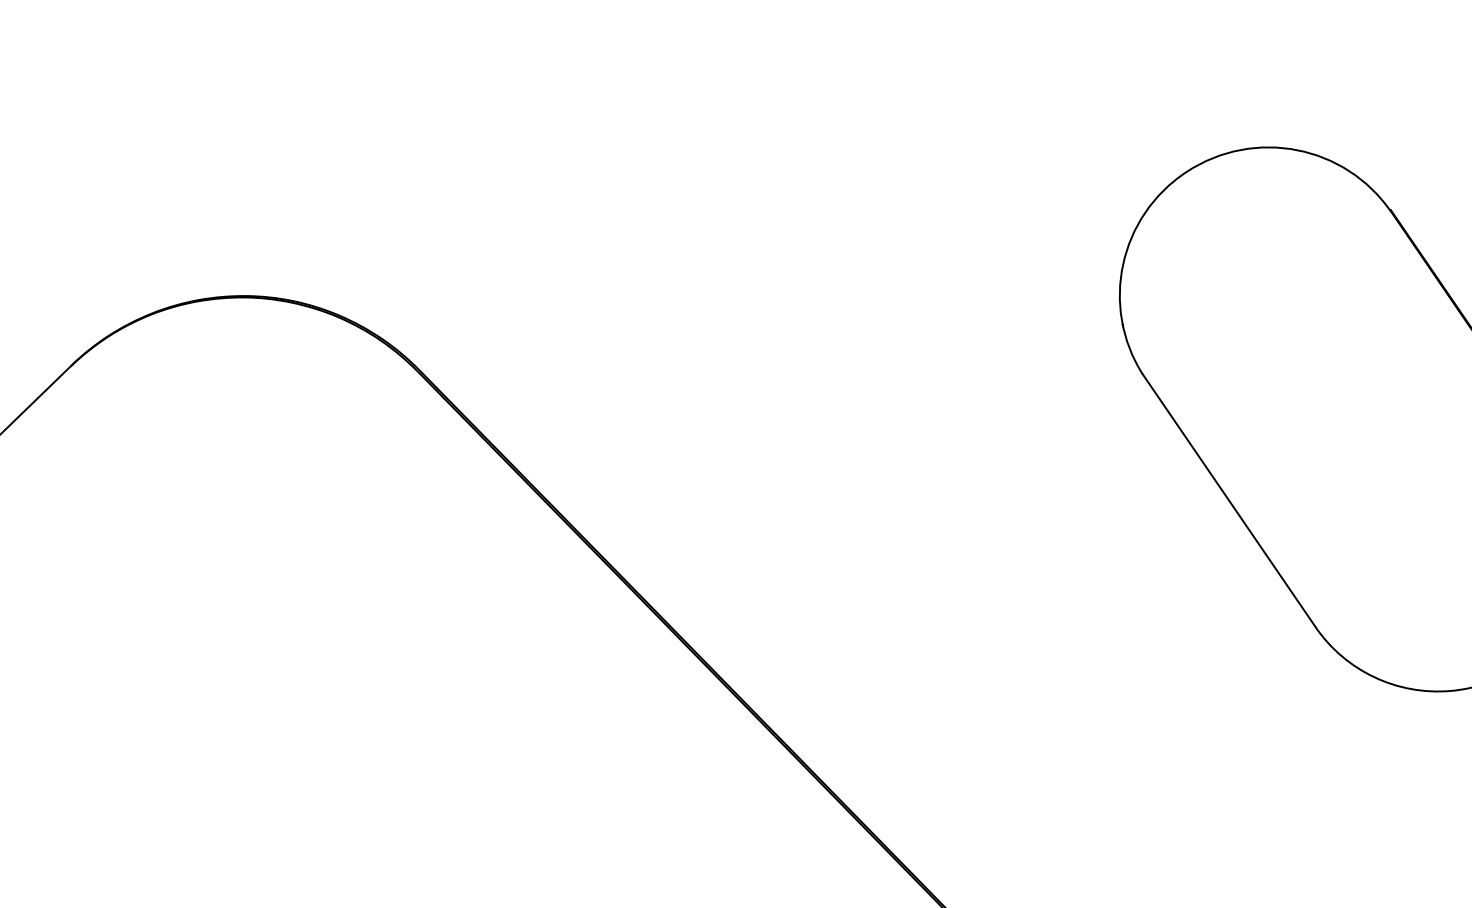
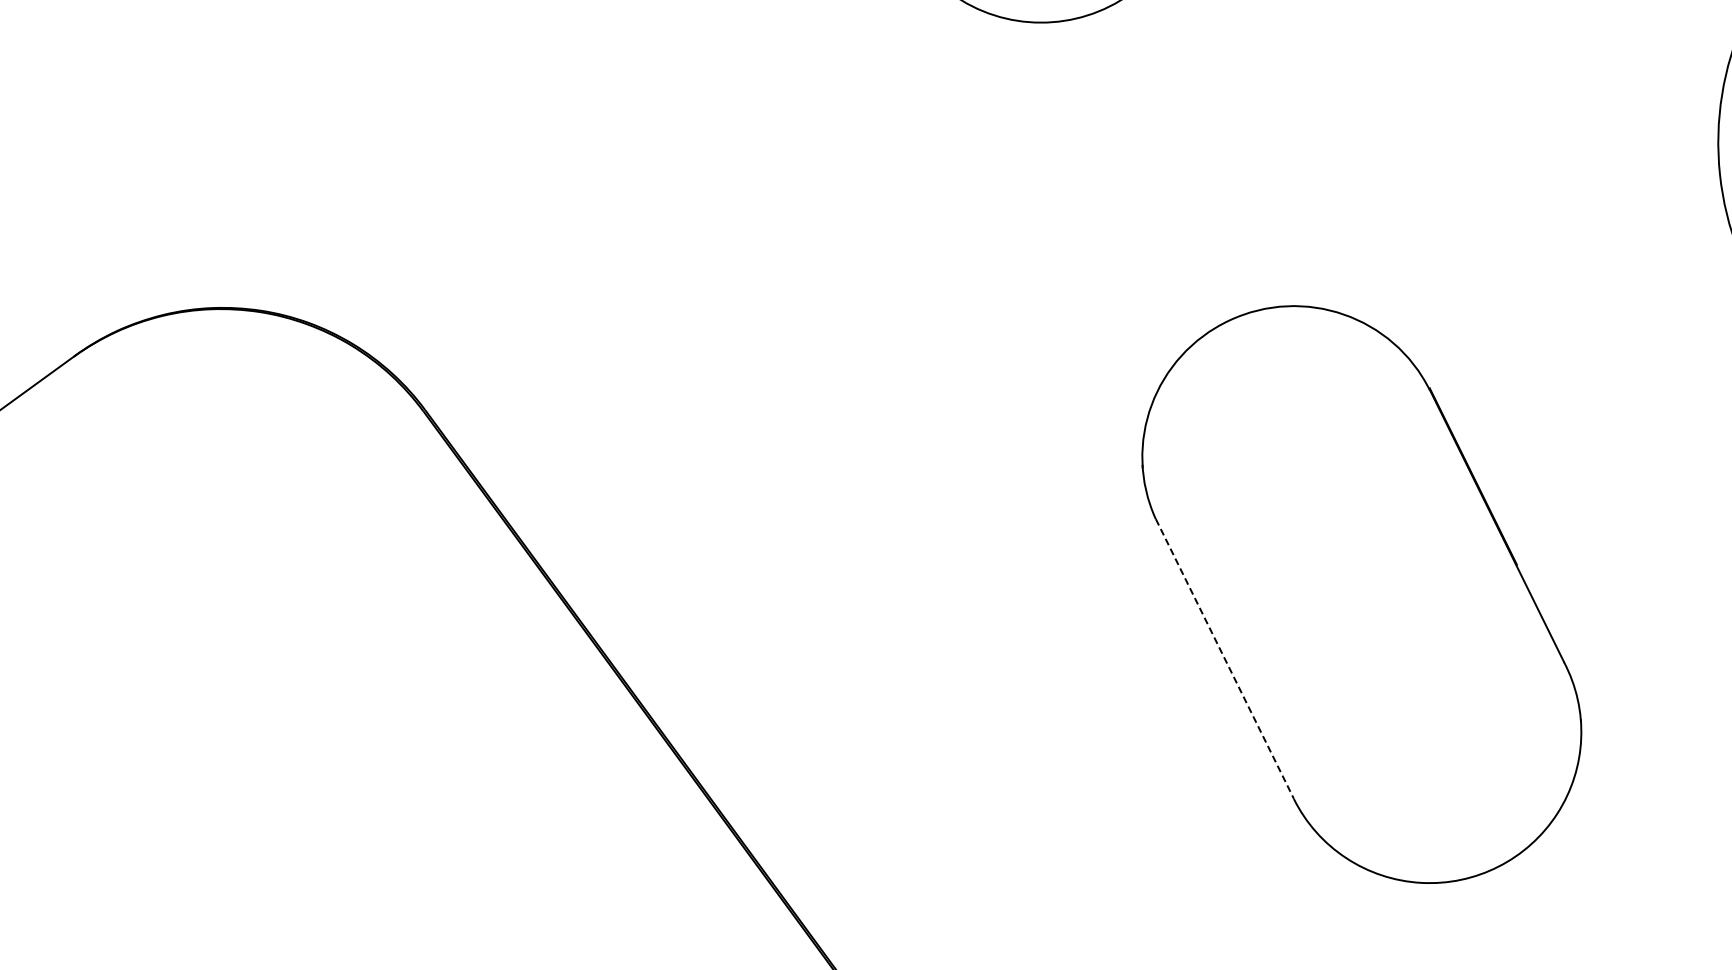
line: (1228, 500) -> (1224, 658), solid -> dashed

